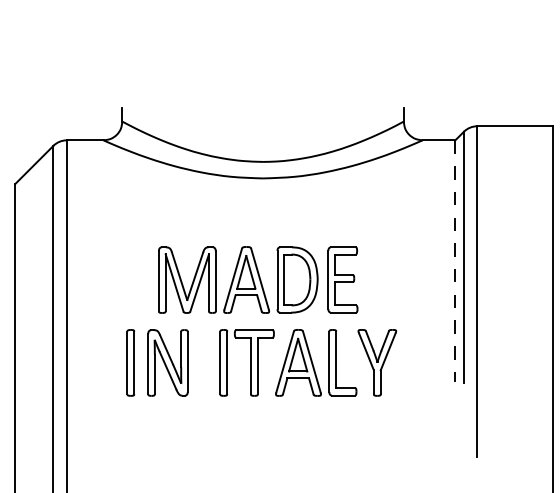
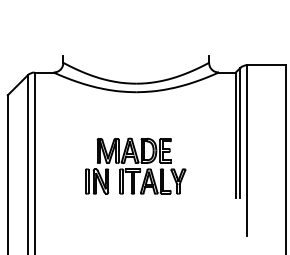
line: (454, 261) -> (235, 135), dashed -> solid
part: (261, 319) -> (135, 165), size x0.71

